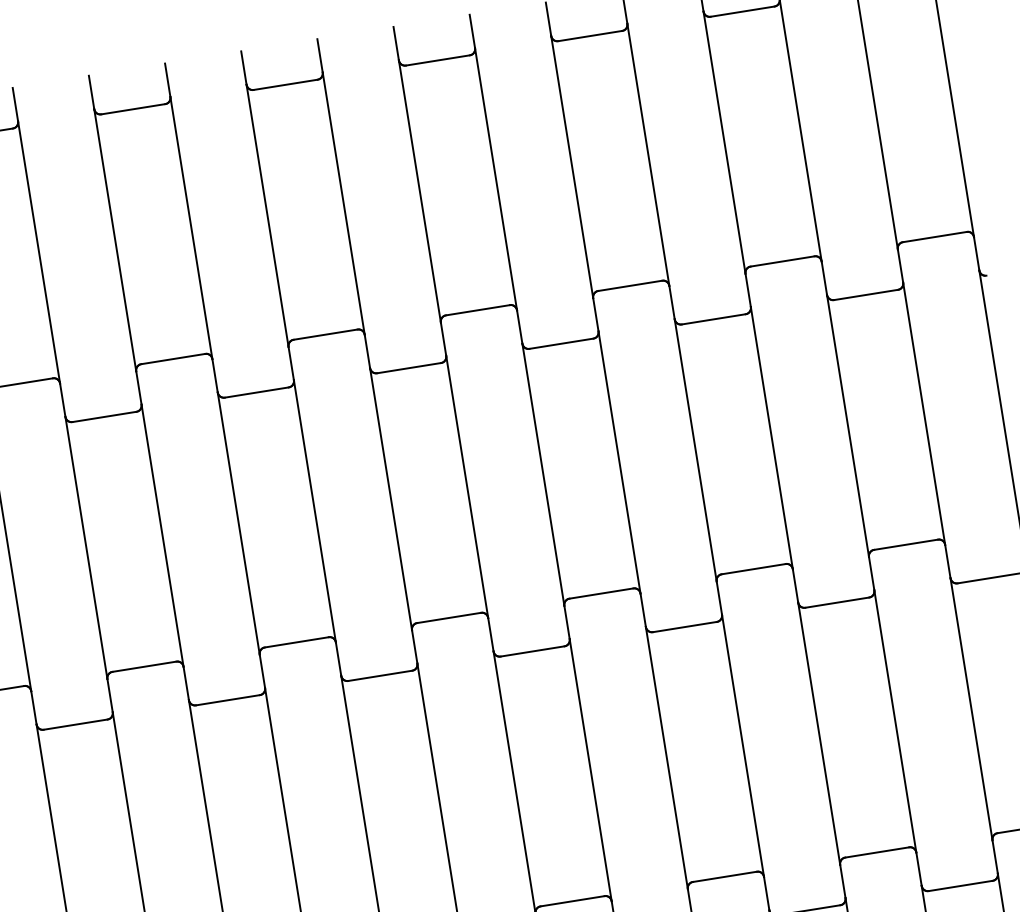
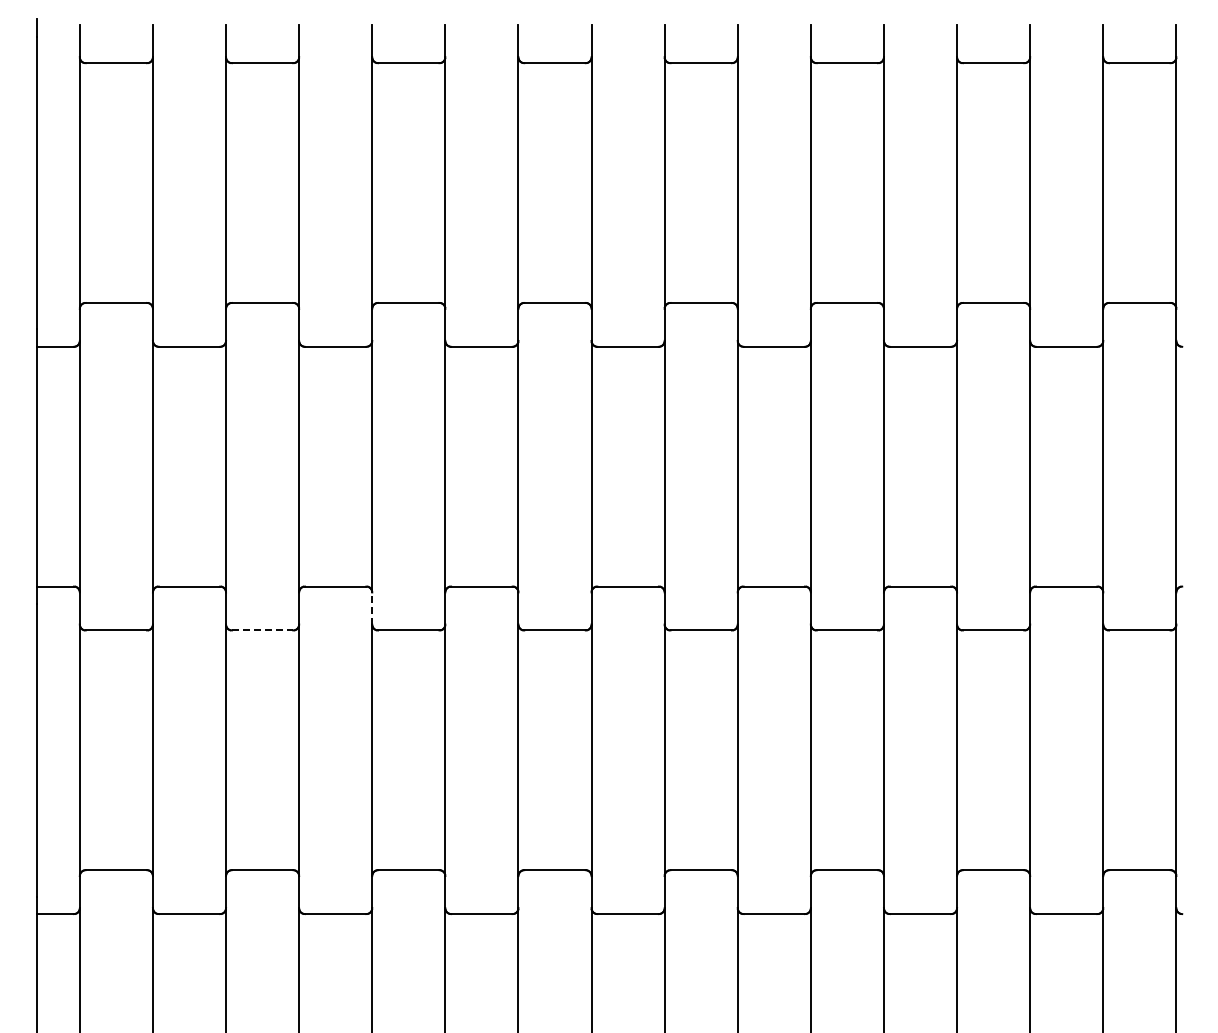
line: (186, 683) -> (372, 608), solid -> dashed
line: (75, 724) -> (262, 630), solid -> dashed

